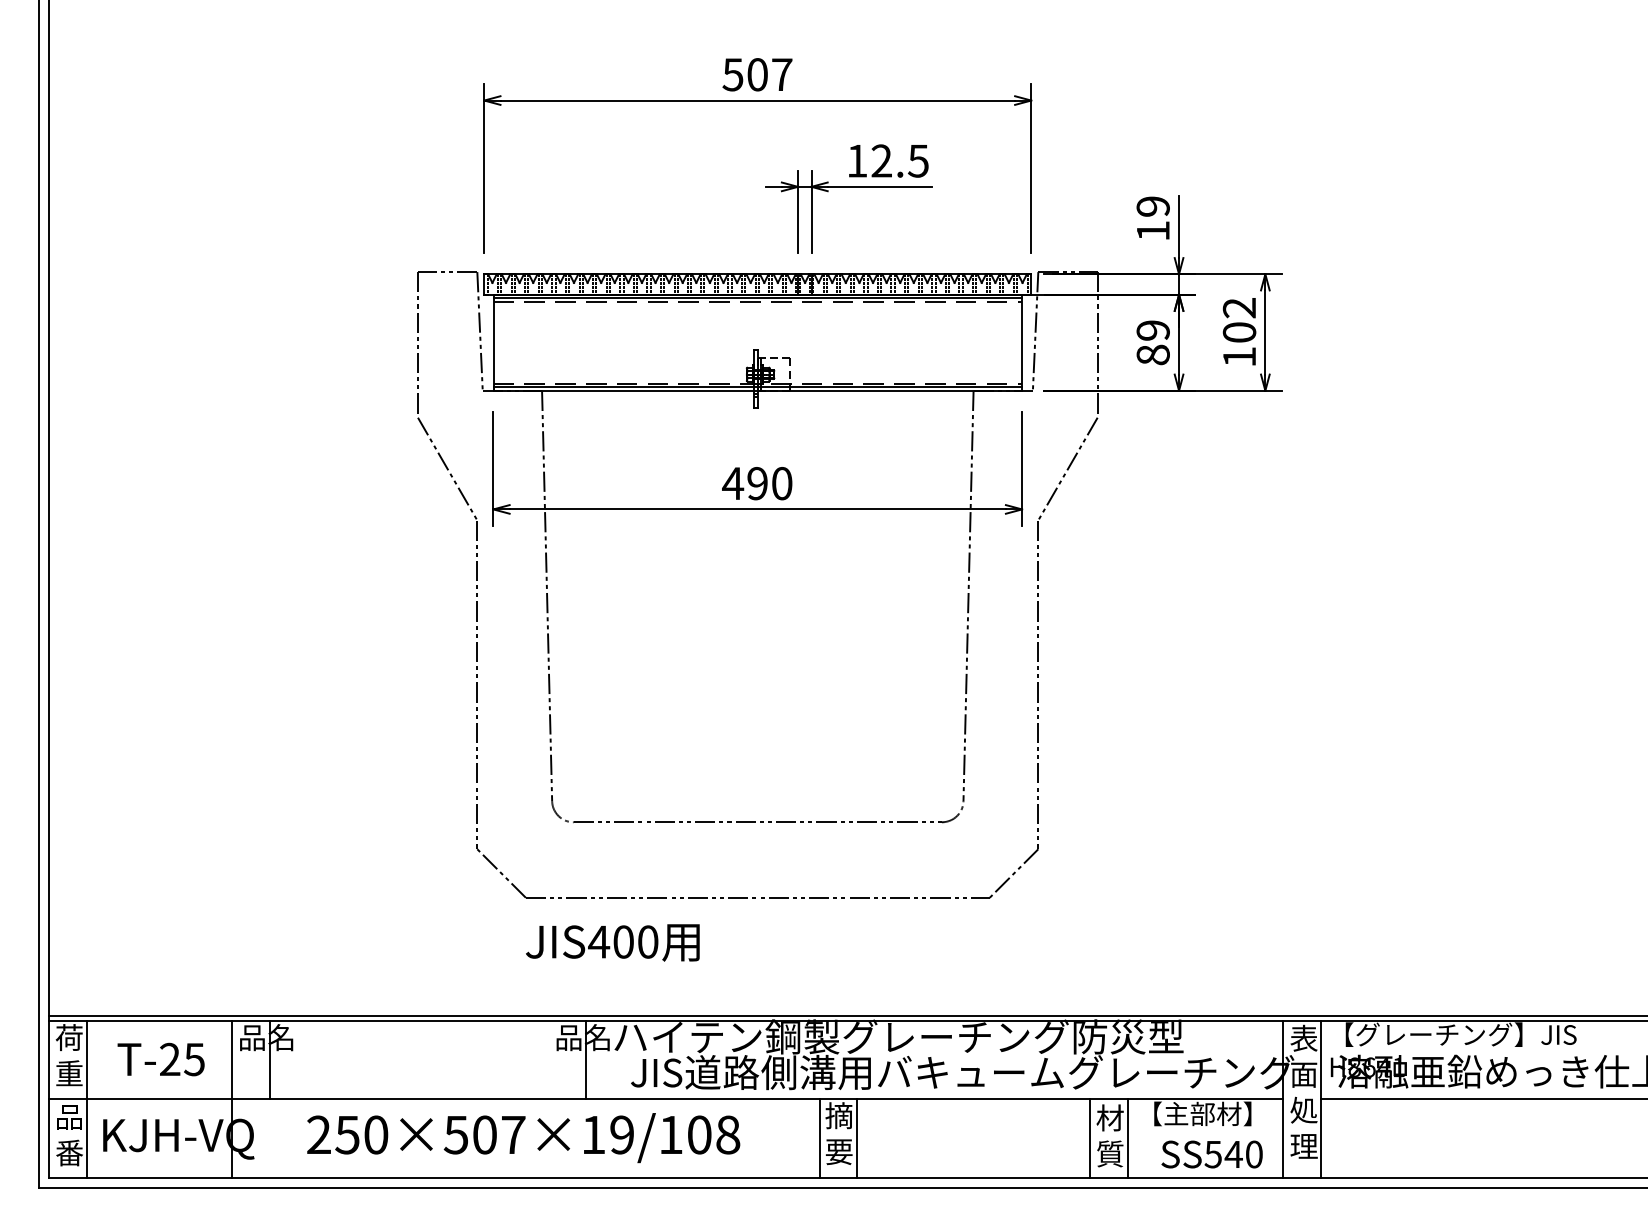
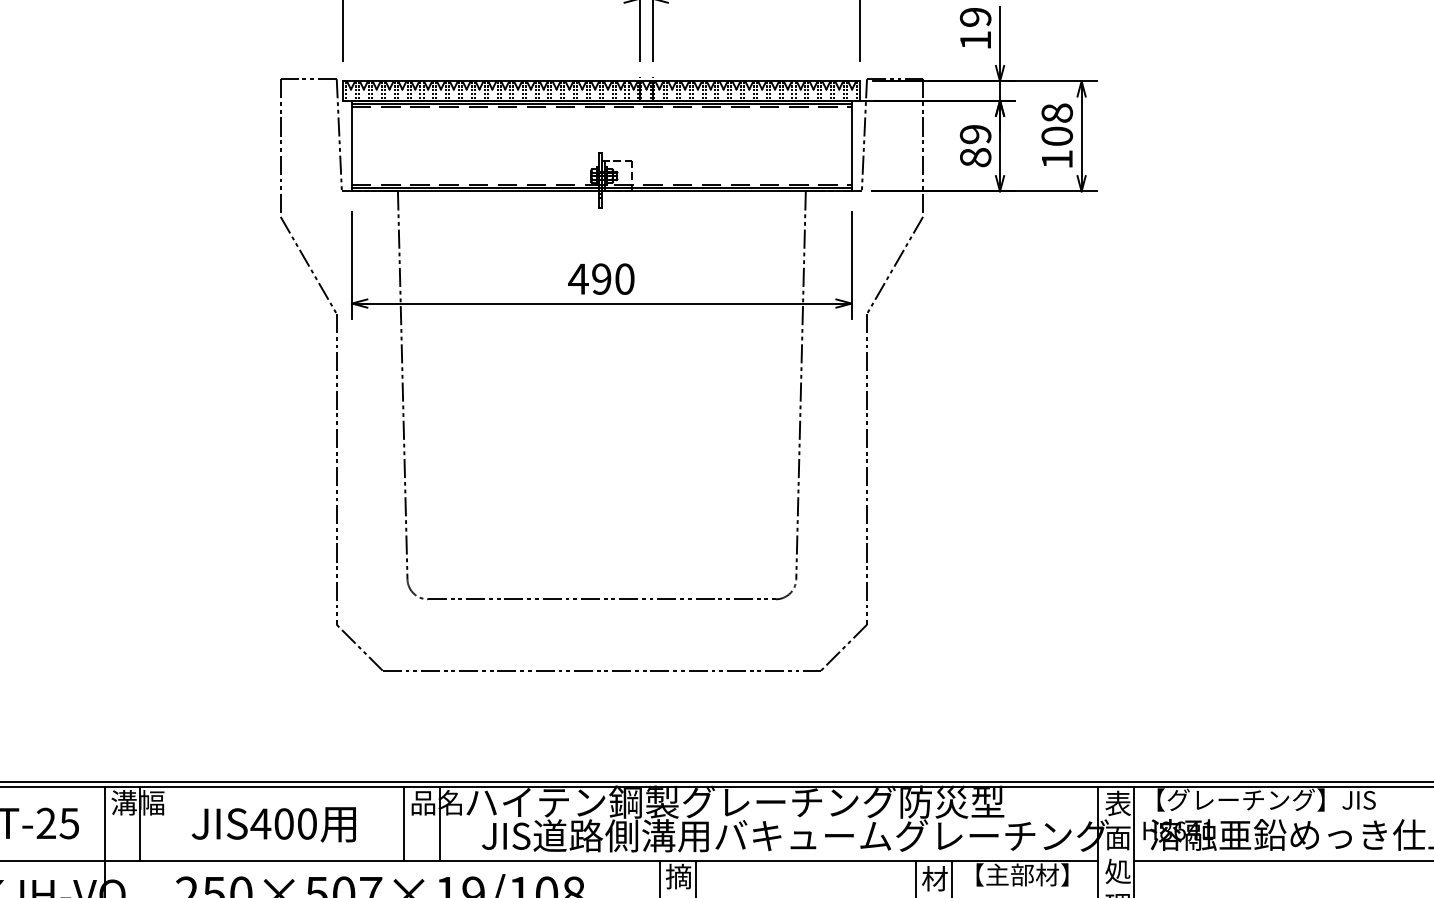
text: (1239, 307) -> (1057, 112), 102 -> 108
text: (612, 942) -> (273, 824), moved
text: (266, 1037) -> (137, 802), 品名 -> 溝幅
line: (548, 1059) -> (404, 823), added

